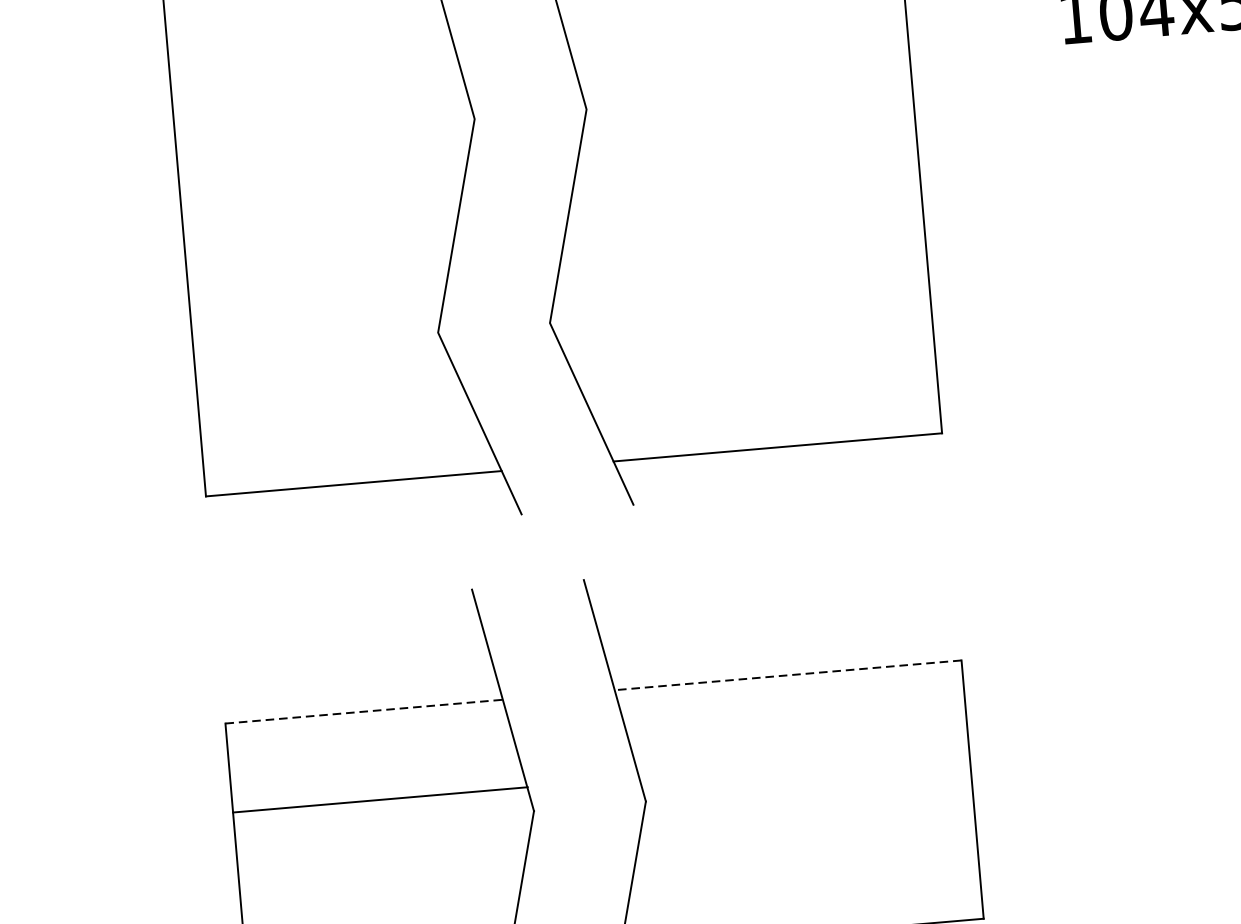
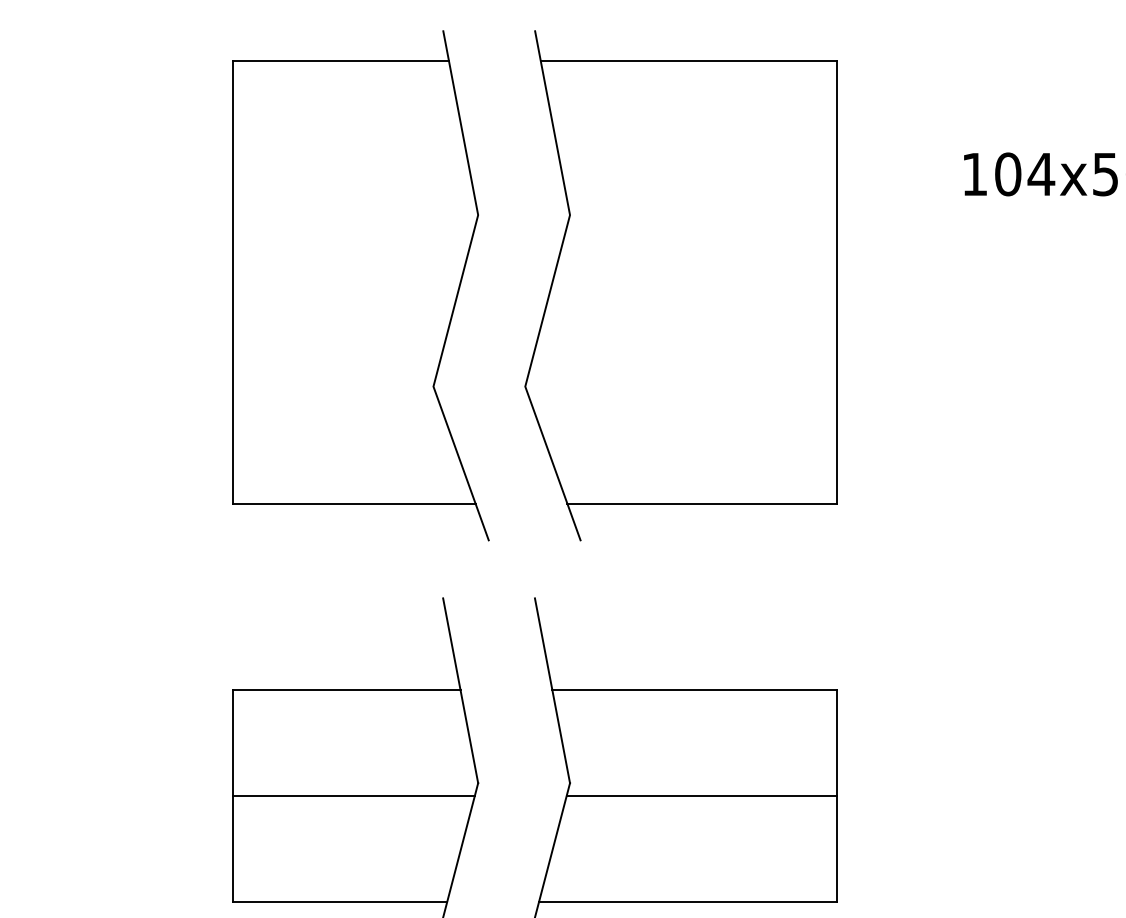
line: (787, 675) -> (694, 690), dashed -> solid
line: (363, 711) -> (346, 690), dashed -> solid
line: (380, 800) -> (353, 796), moved
line: (807, 804) -> (701, 796), added

